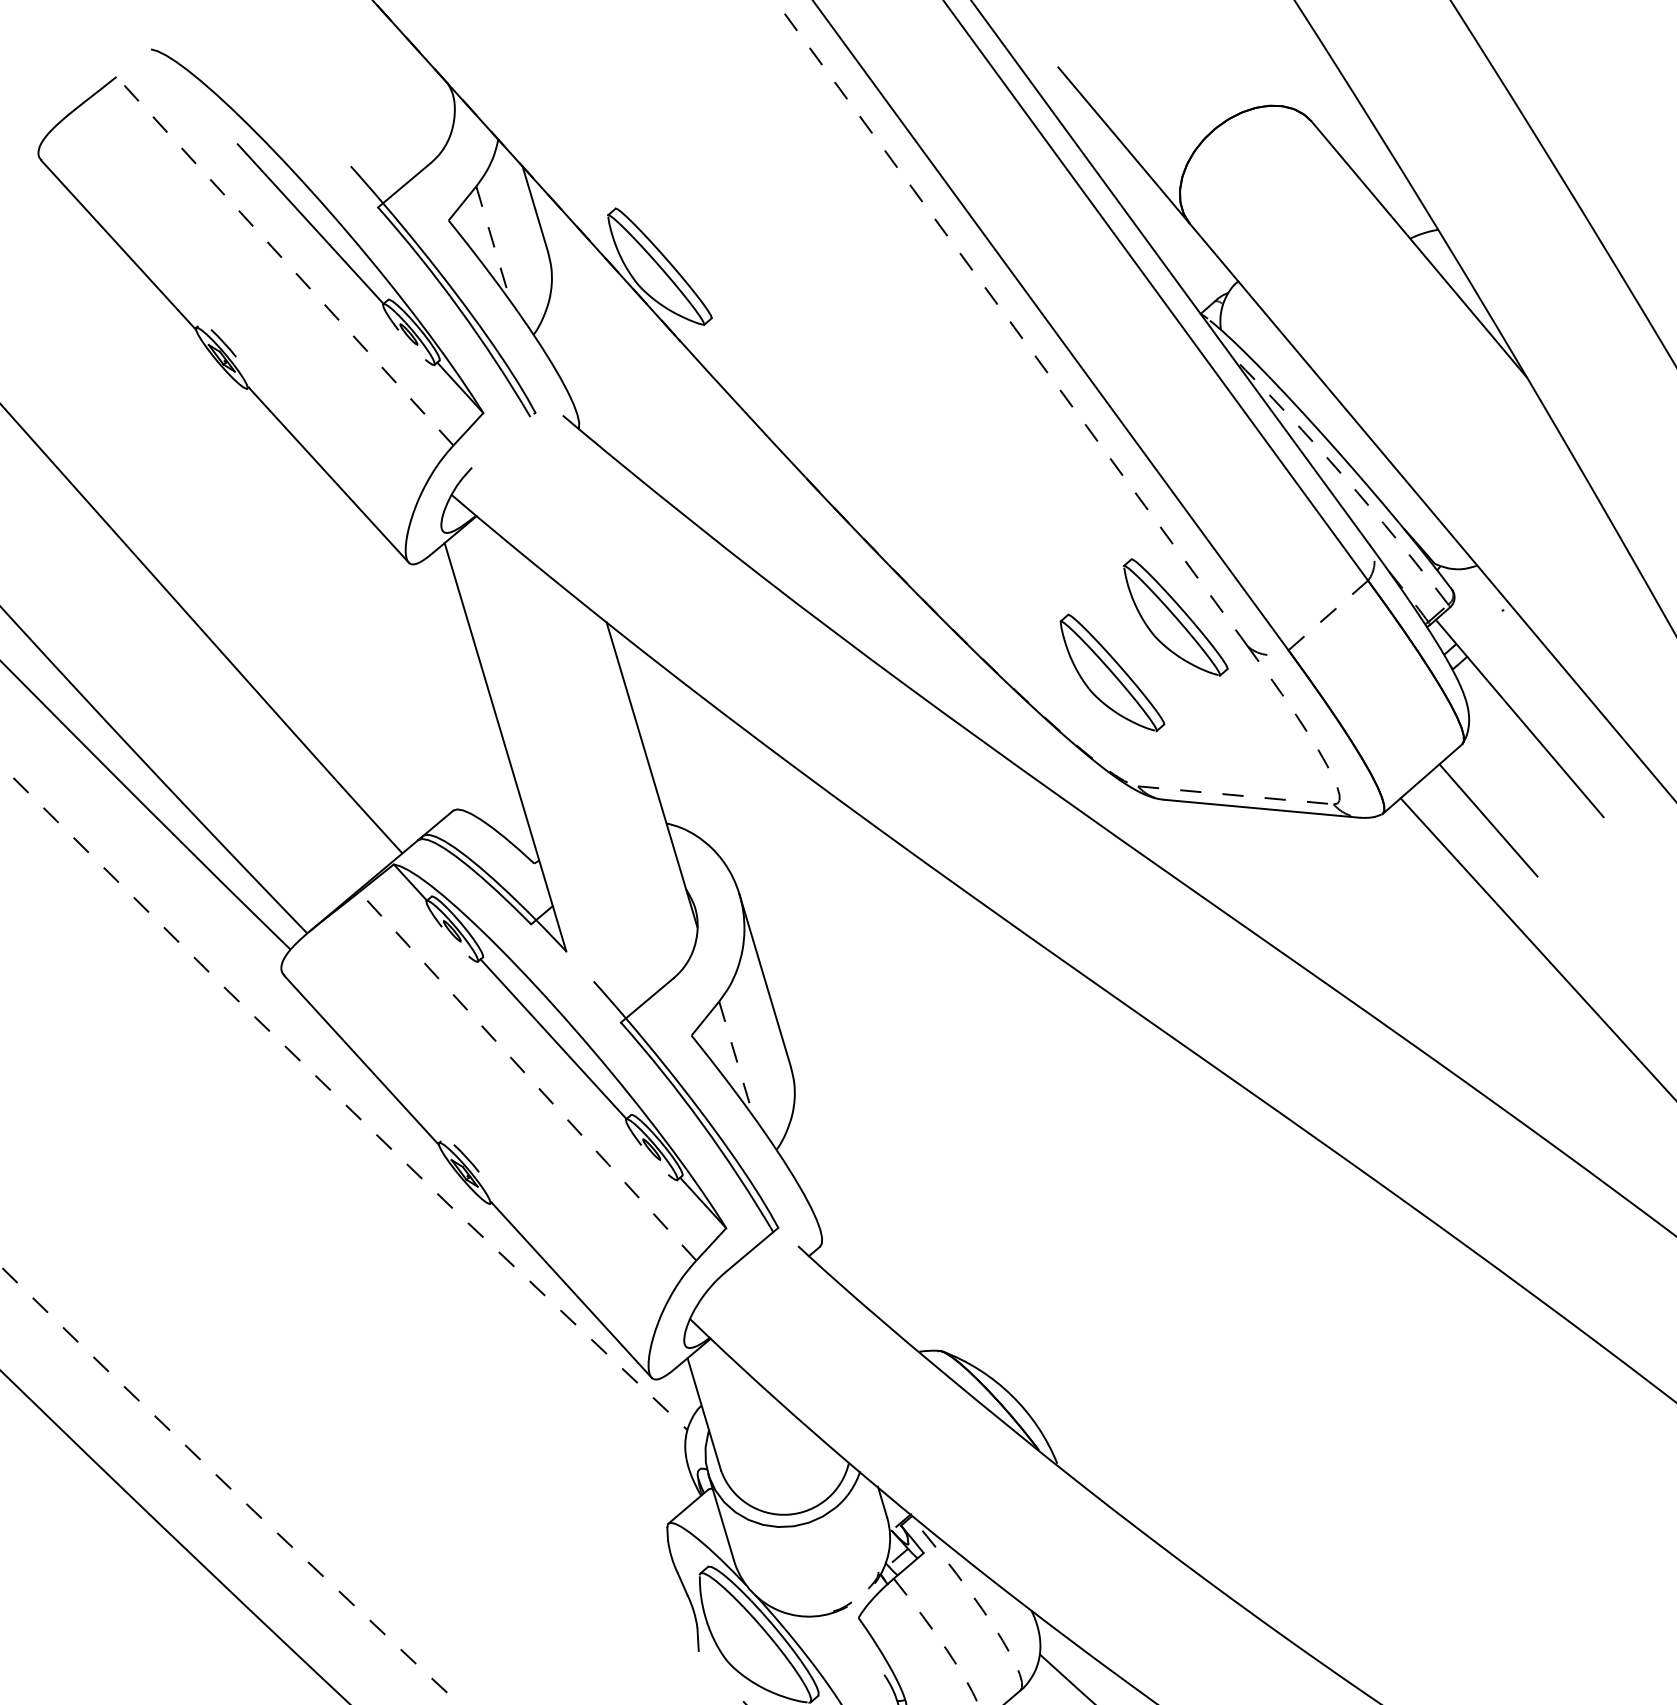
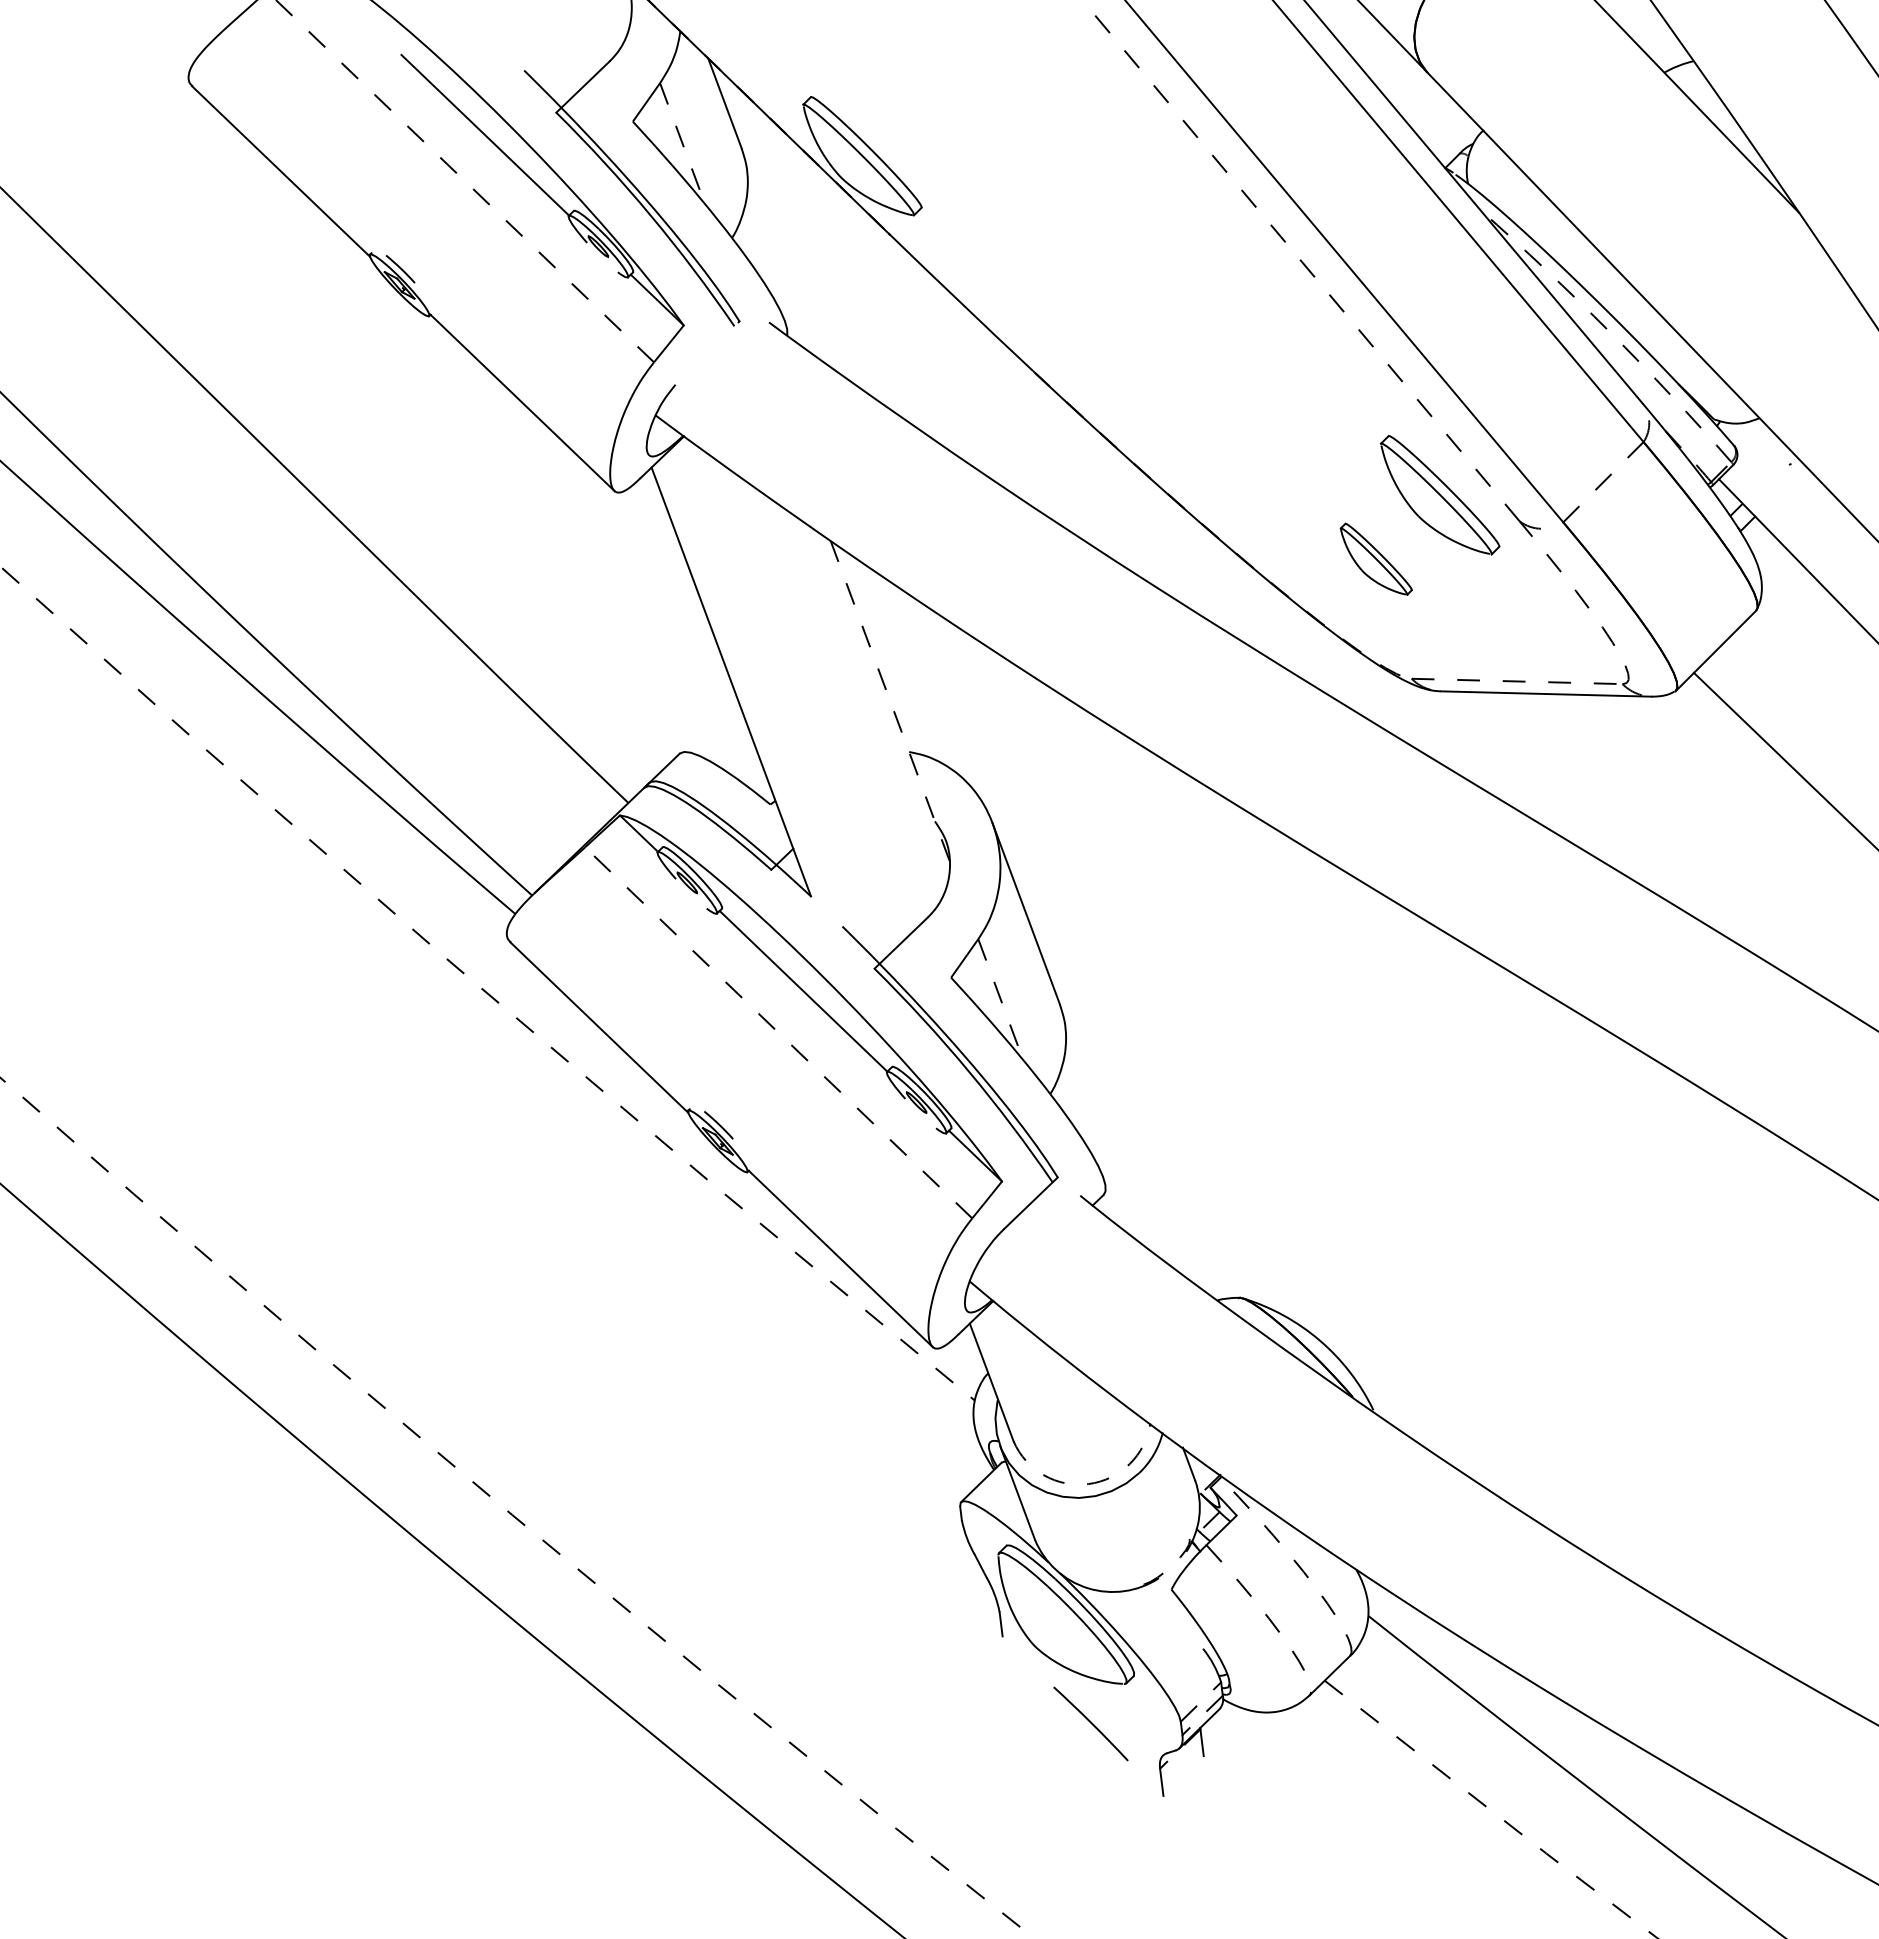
part: (1112, 673) -> (1376, 559), size x0.6
line: (652, 774) -> (890, 700), solid -> dashed
line: (1488, 819) -> (1789, 689), removed
arc: (787, 1515) -> (1088, 1484), solid -> dashed

